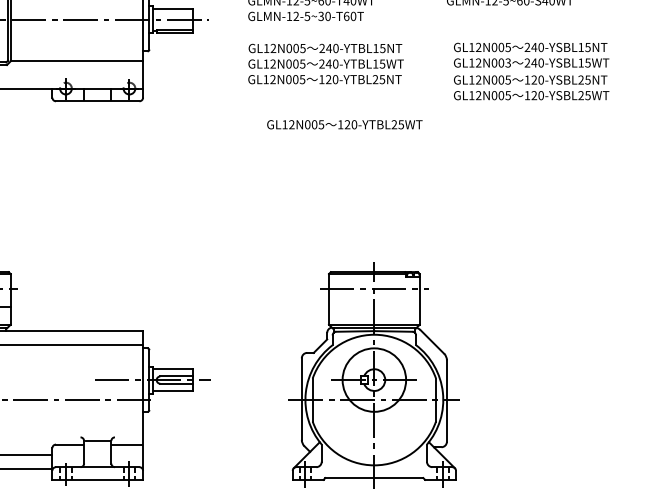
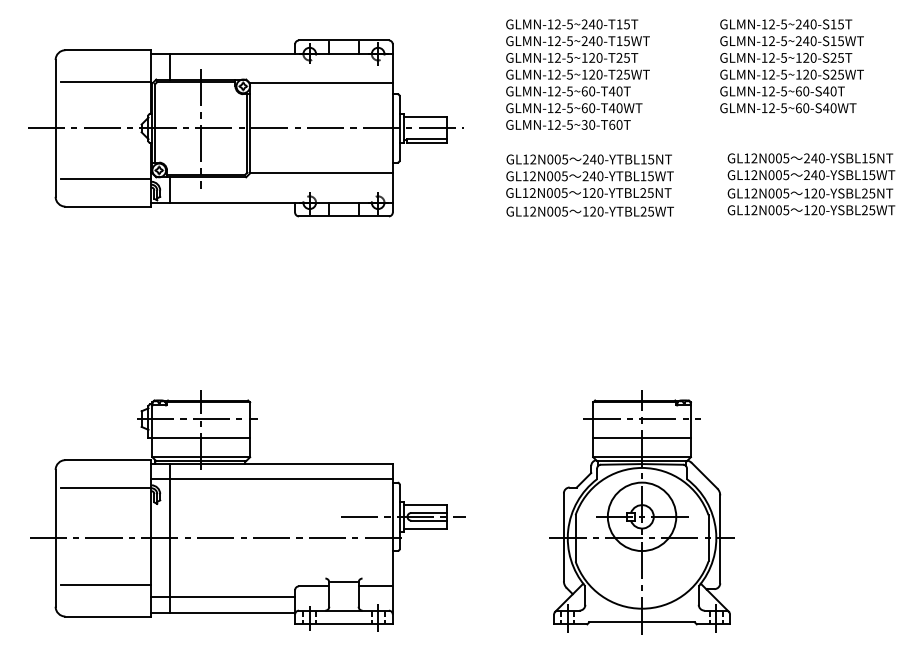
text: (508, 62) -> (786, 174), GL12N003 -> GL12N005
text: (344, 124) -> (589, 211), moved
line: (373, 306) -> (641, 437), added

